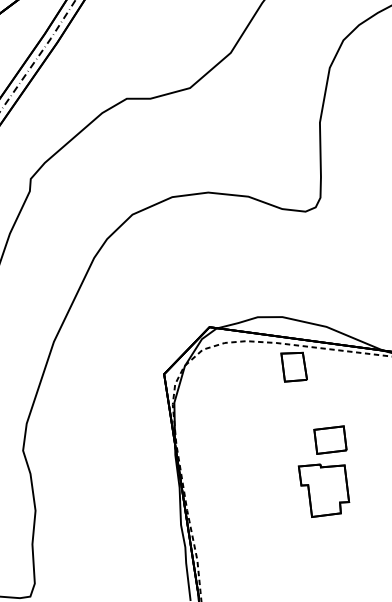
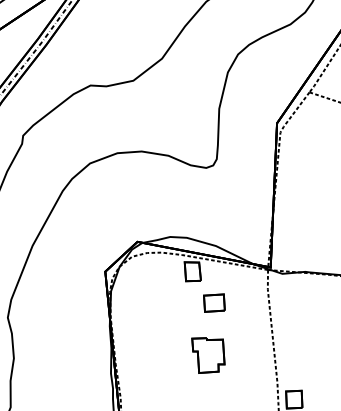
part: (330, 439) -> (214, 302), moved

